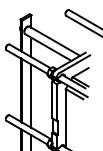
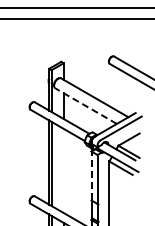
line: (48, 47) -> (86, 106), solid -> dashed
line: (31, 95) -> (63, 170), removed
line: (52, 99) -> (91, 175), solid -> dashed

